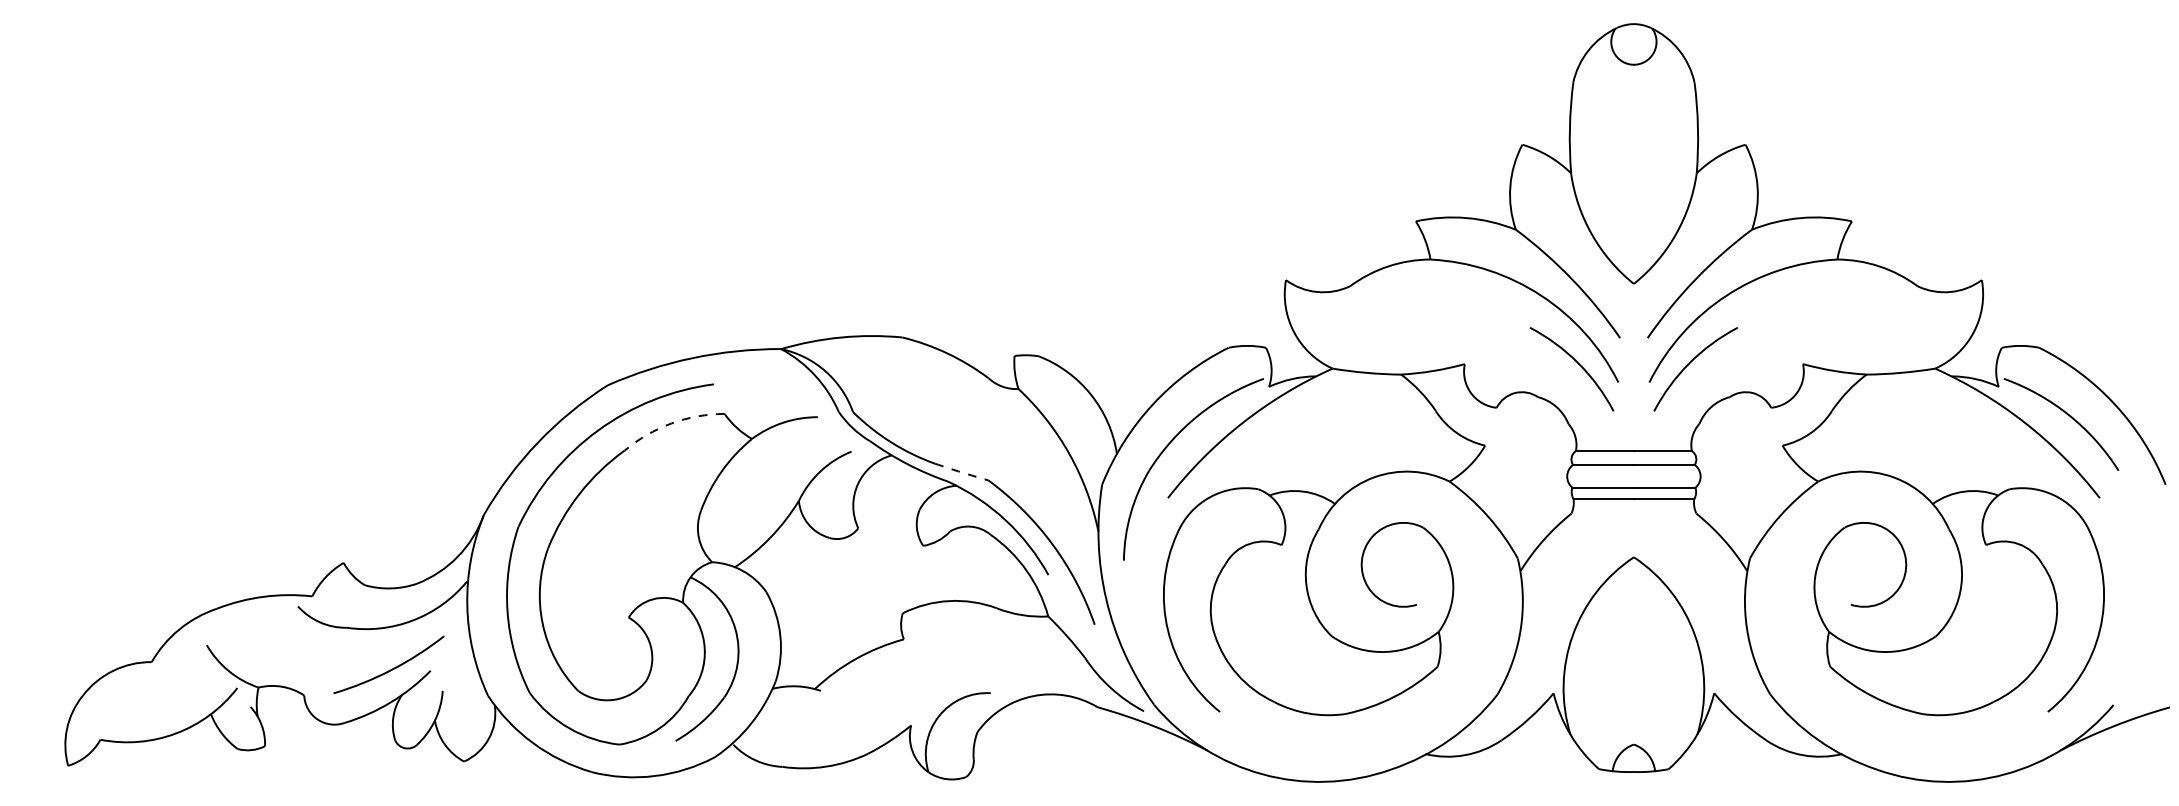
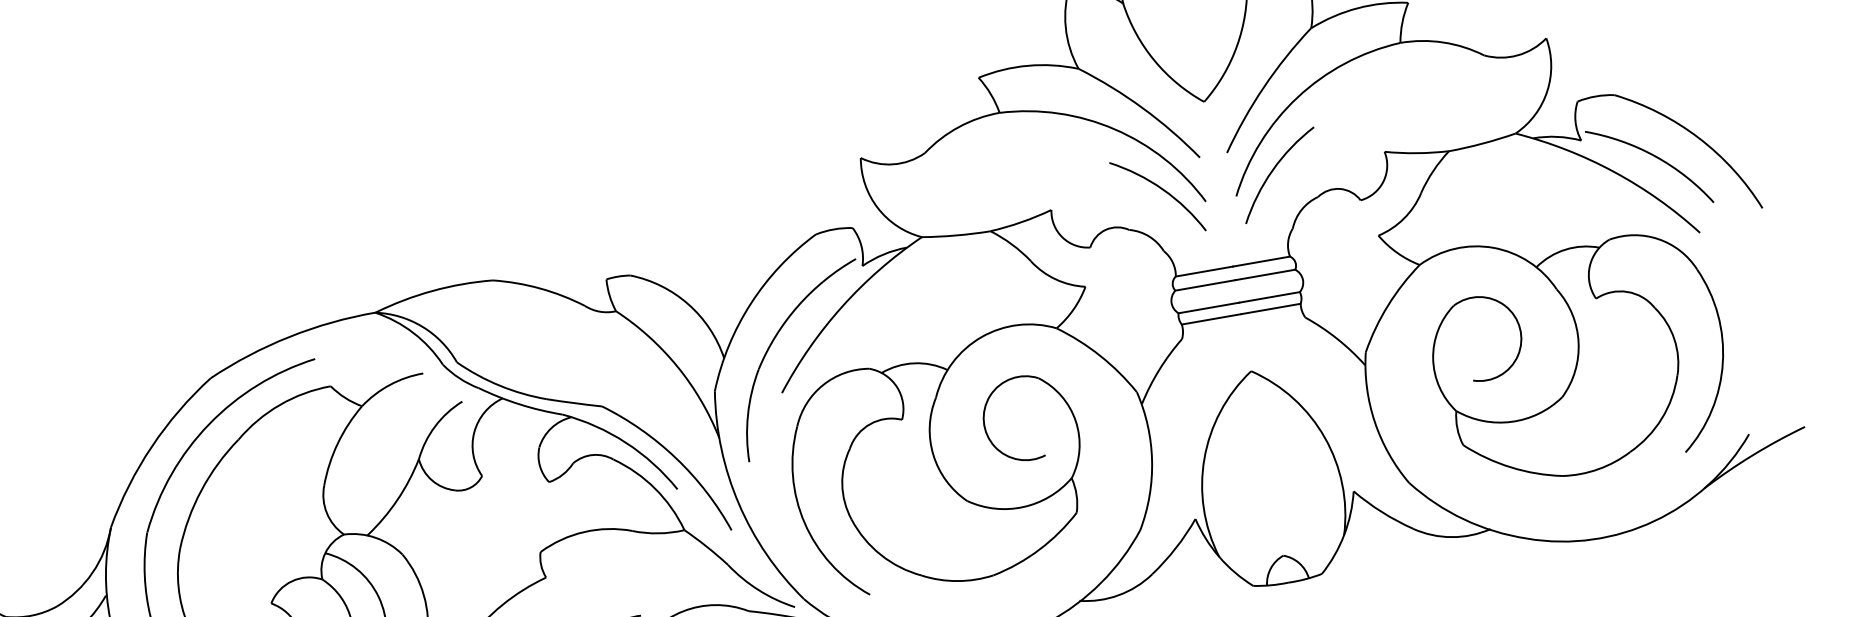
arc: (671, 423) -> (280, 404), dashed -> solid
arc: (961, 472) -> (574, 403), dashed -> solid

